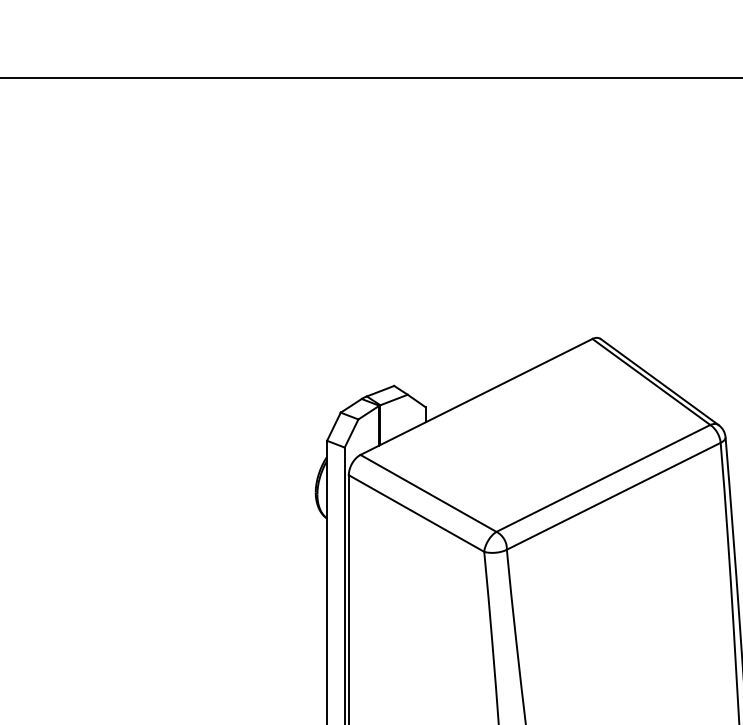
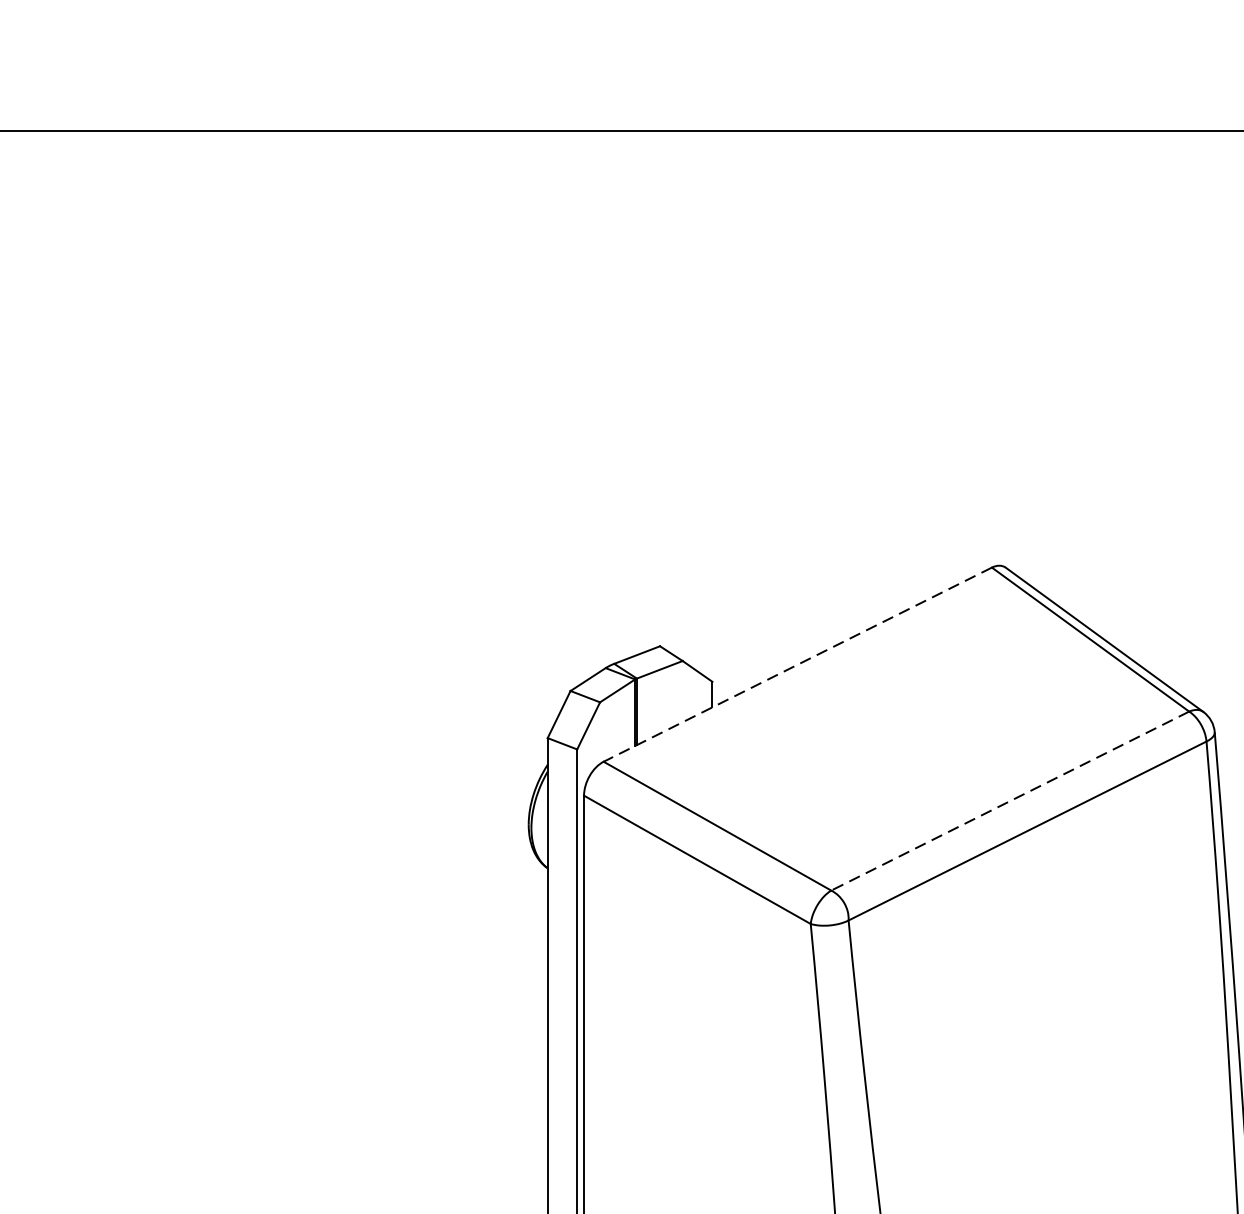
line: (476, 396) -> (797, 663), solid -> dashed
line: (603, 478) -> (1010, 801), solid -> dashed

